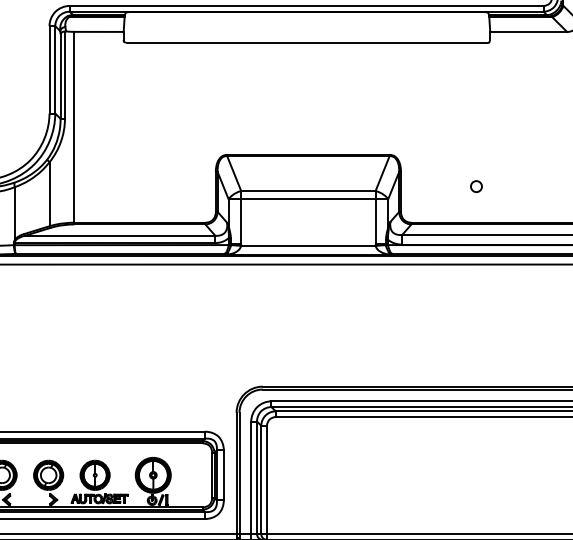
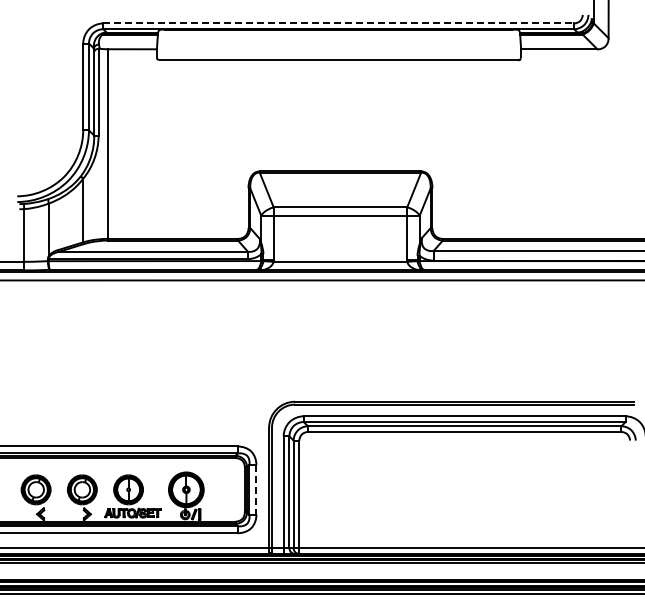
line: (307, 5) -> (339, 23), solid -> dashed
circle: (476, 186) -> (507, 202), removed
line: (223, 474) -> (256, 489), solid -> dashed

